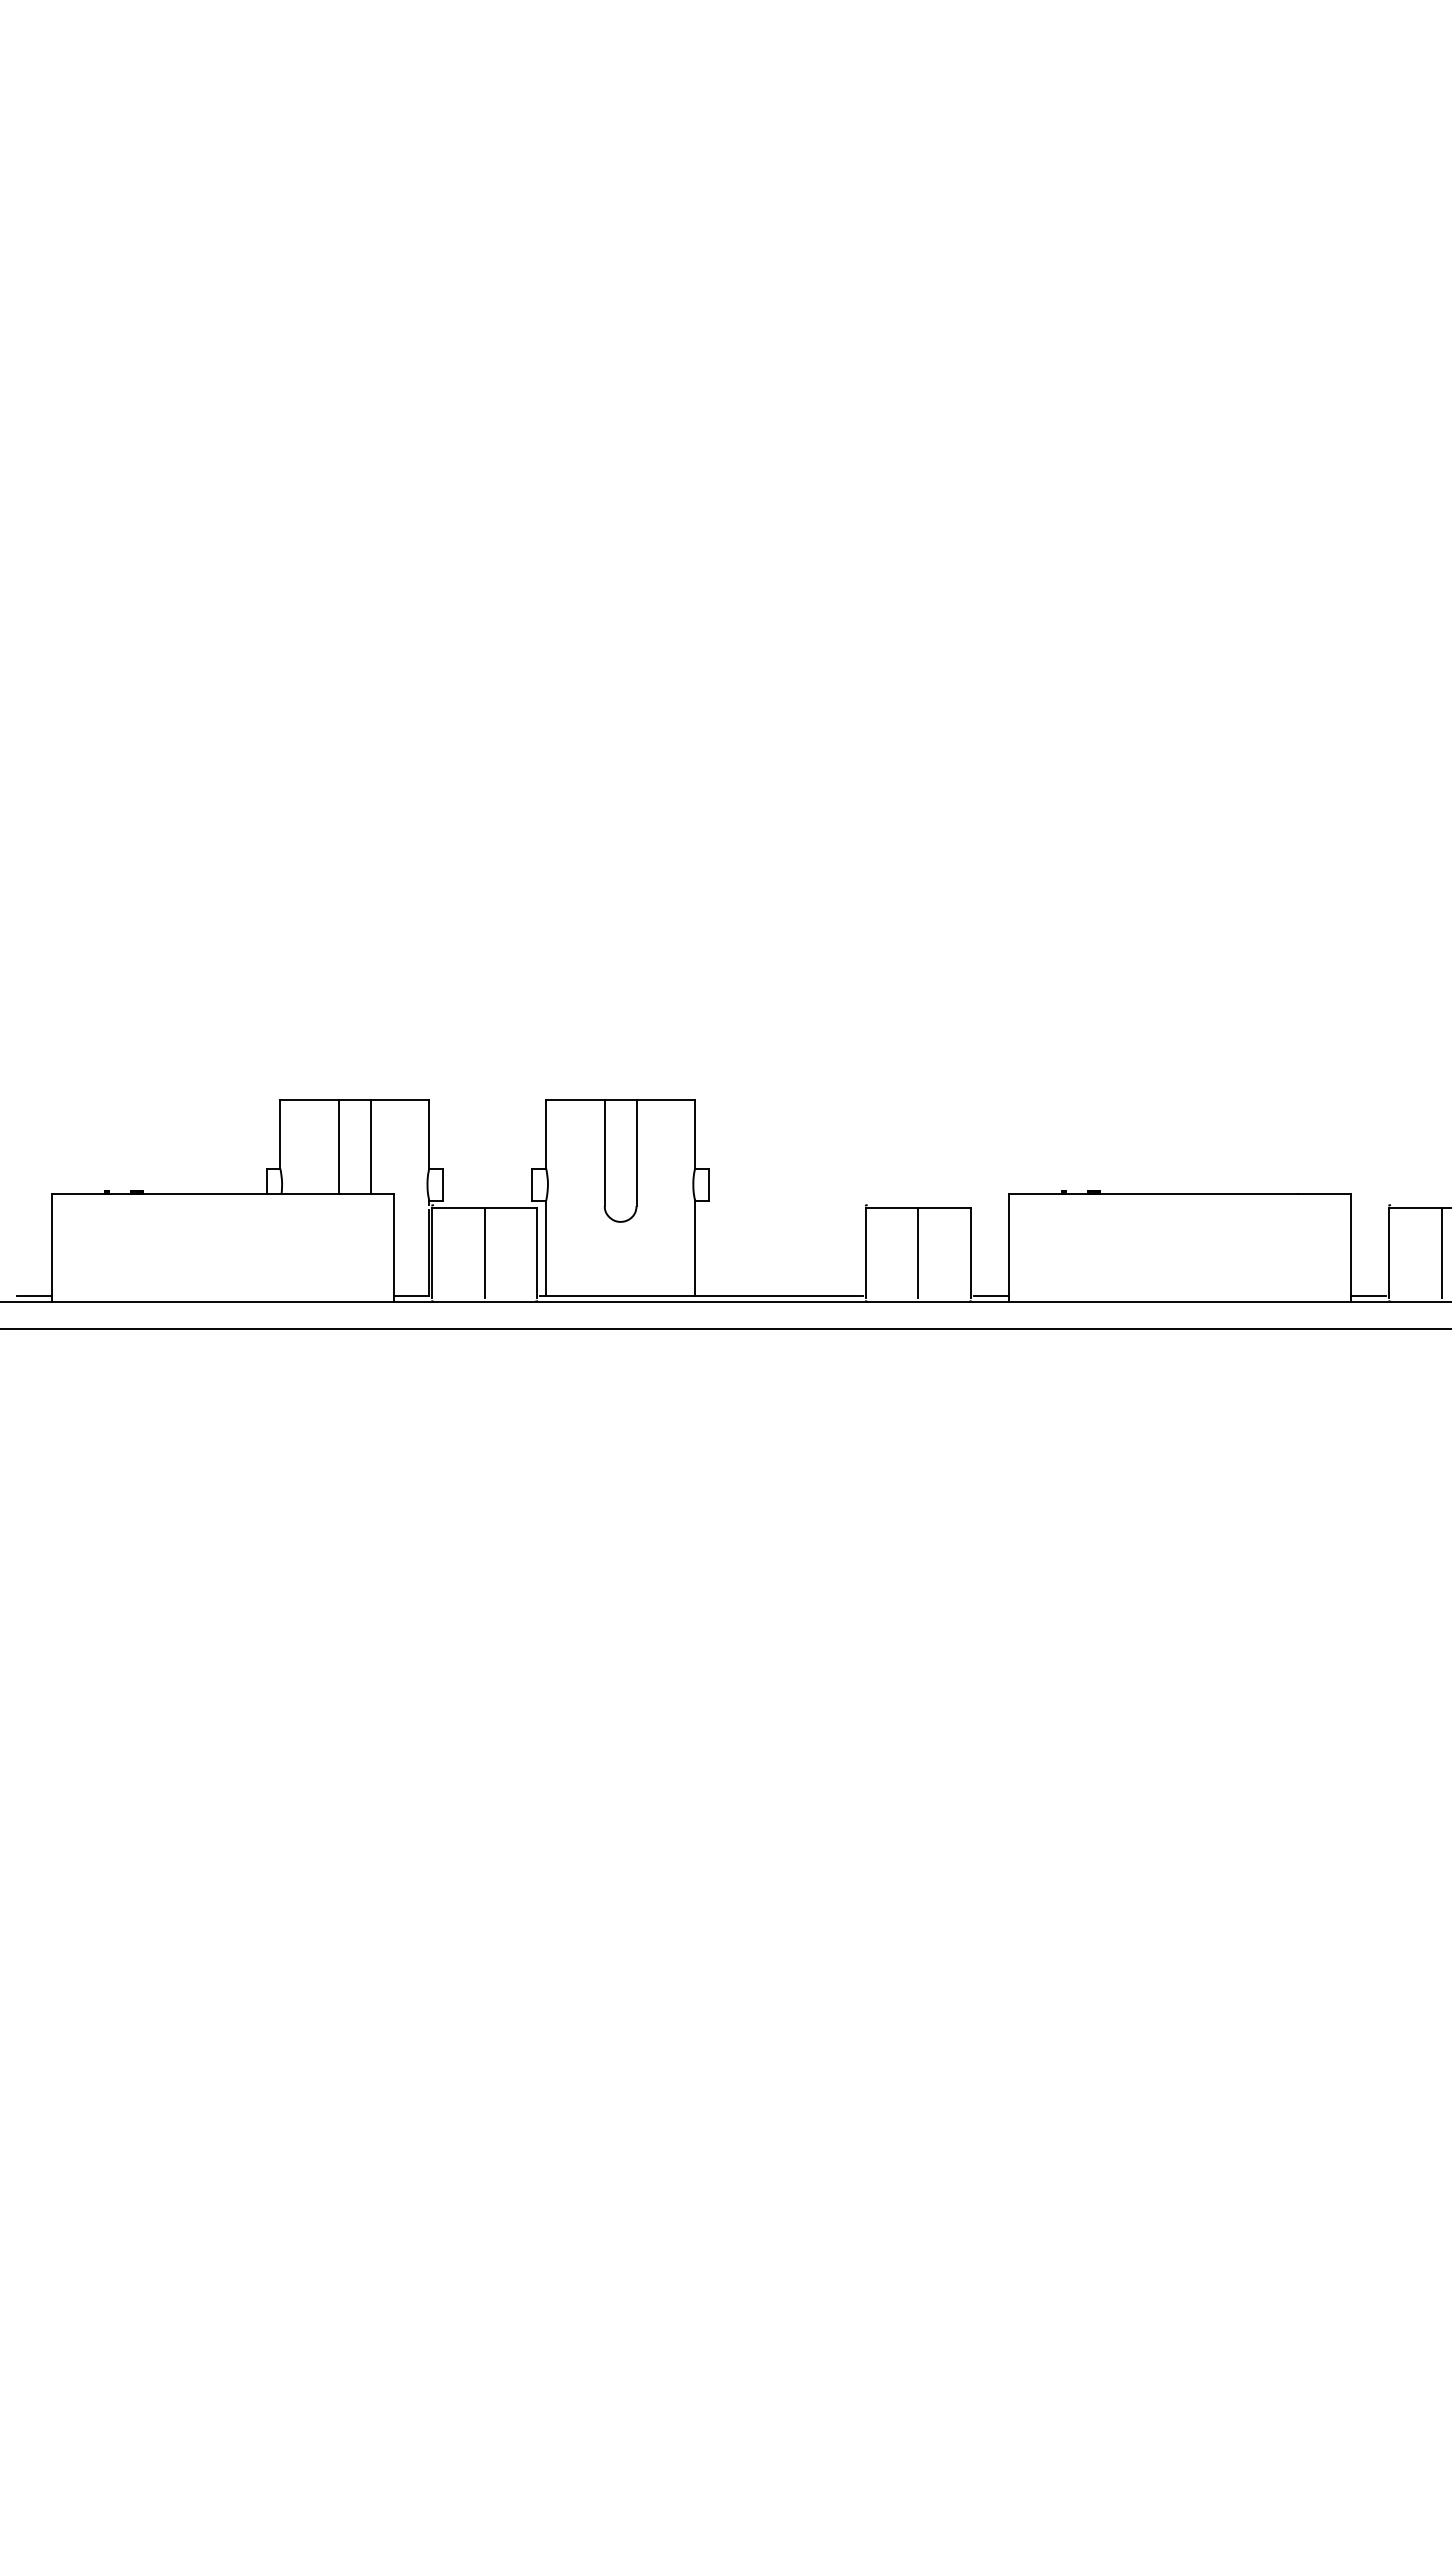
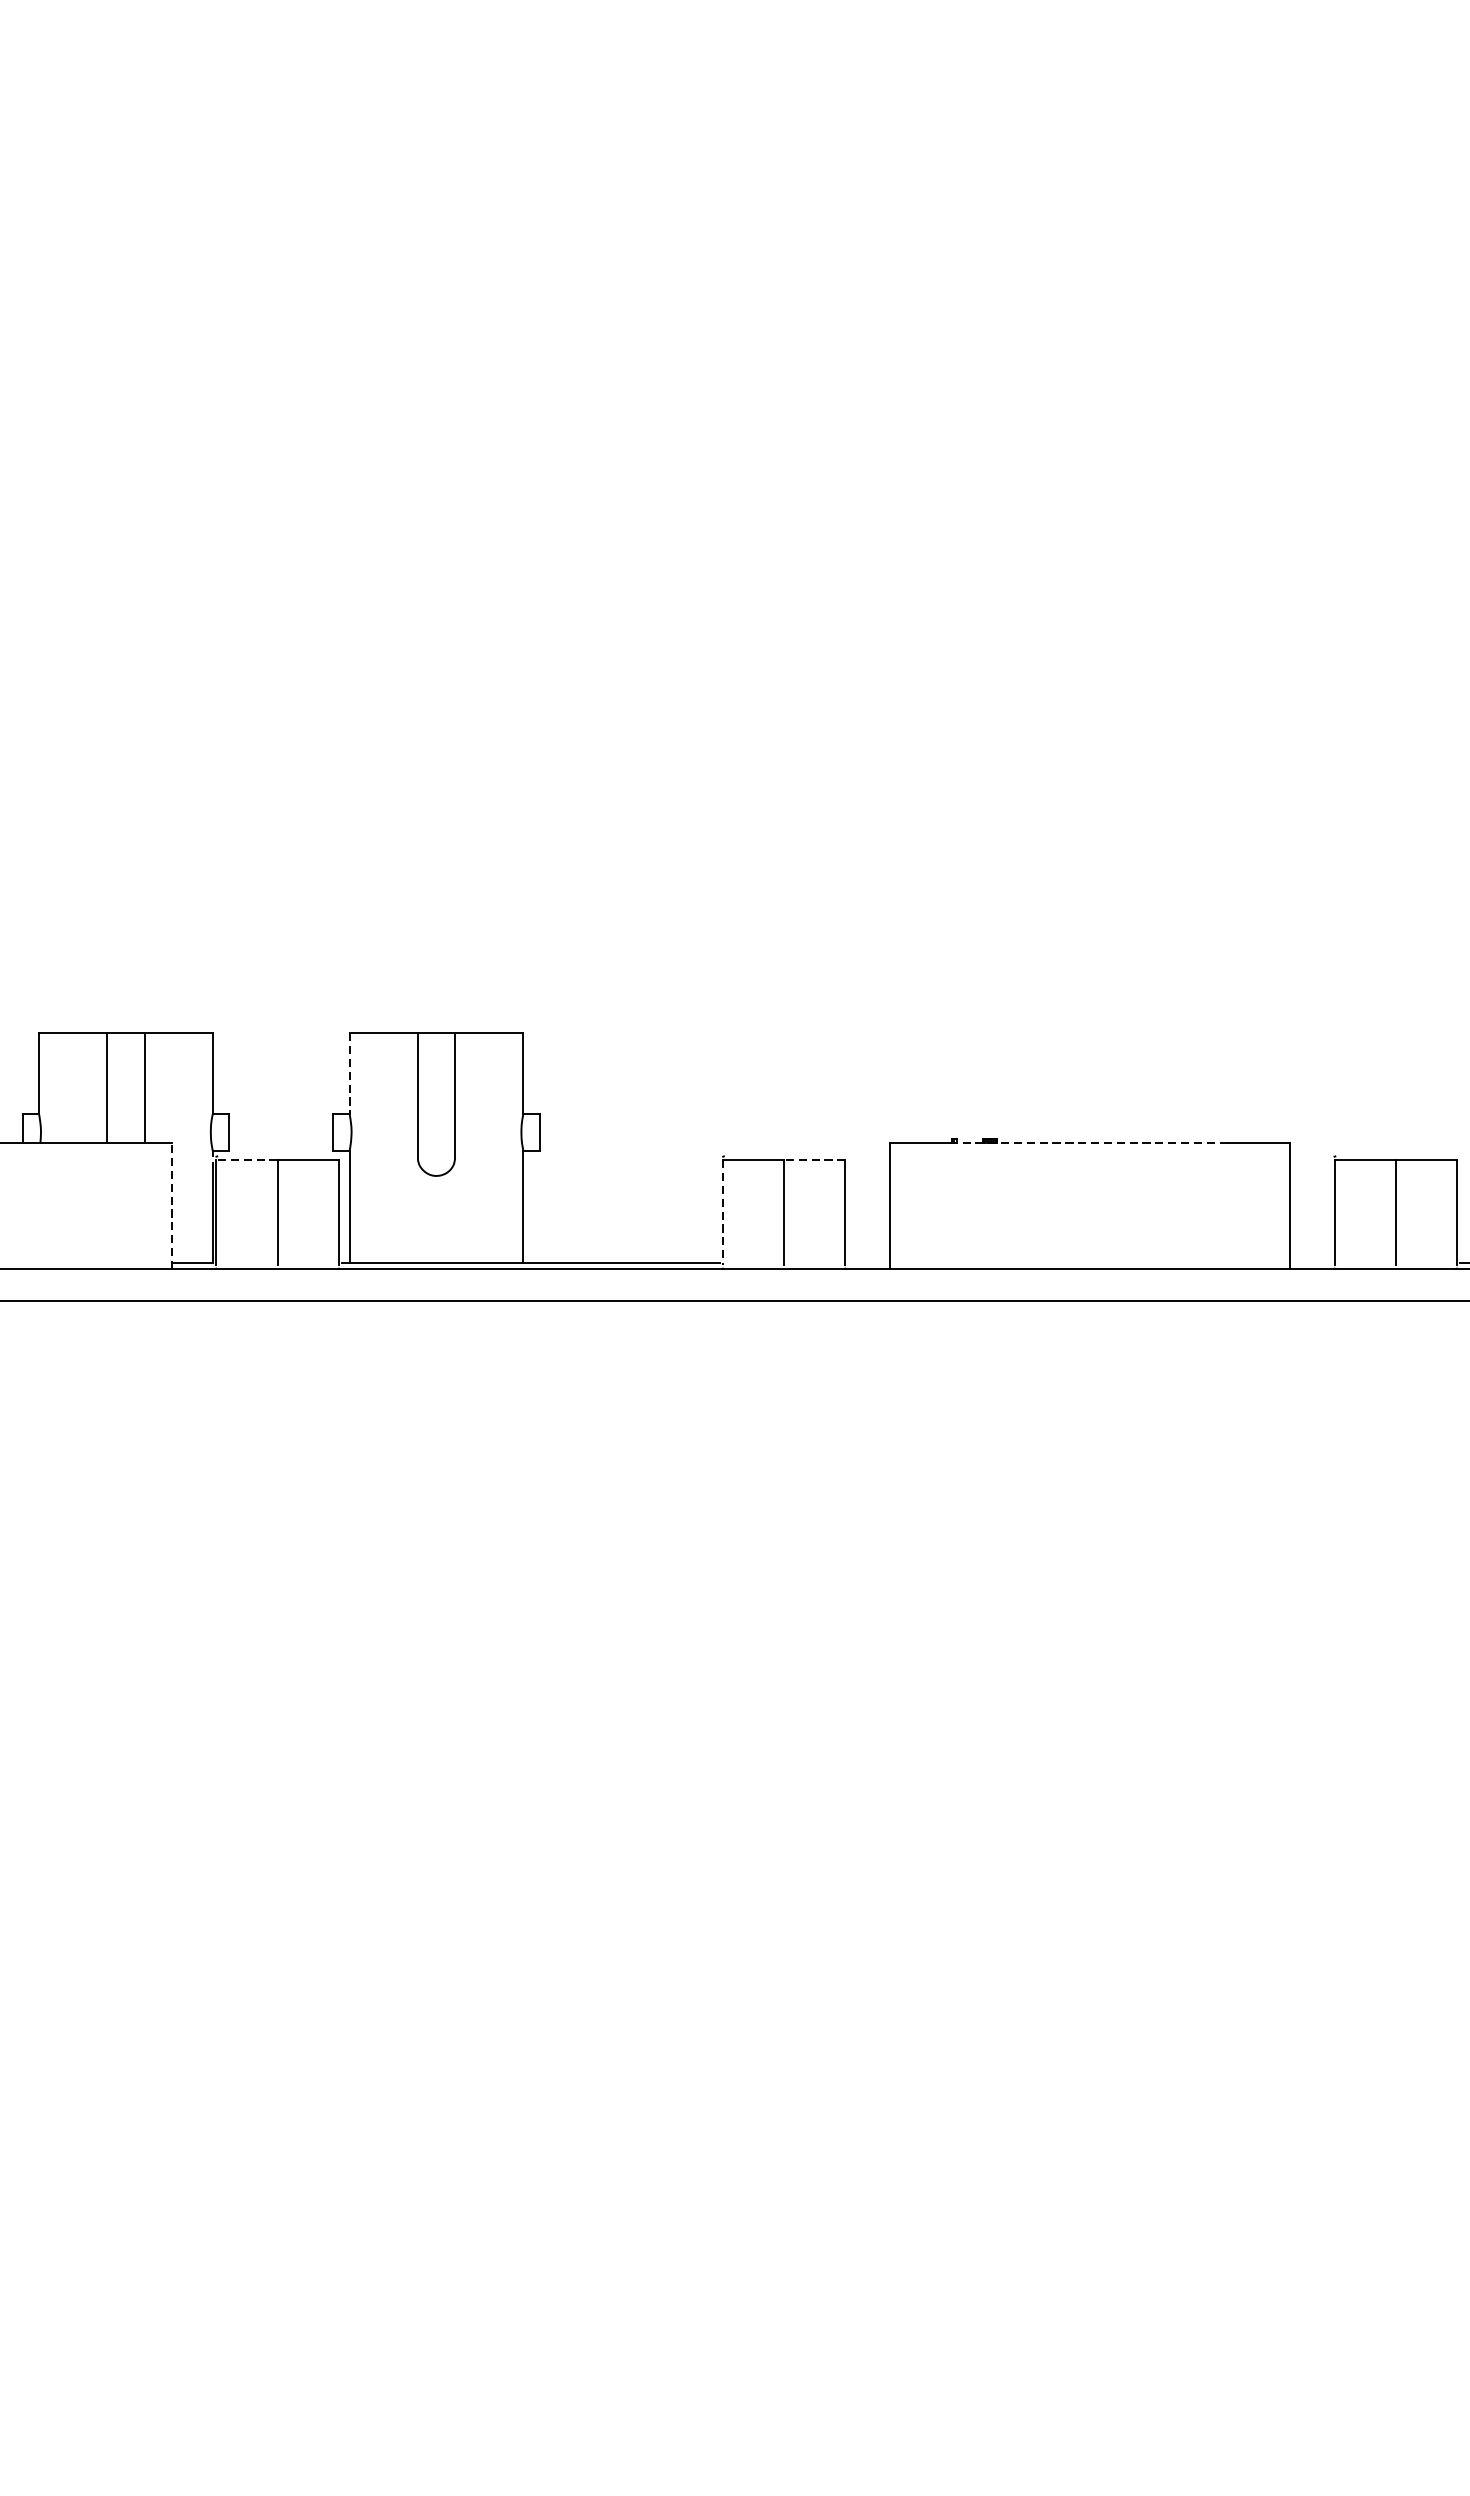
line: (546, 1134) -> (349, 1073), solid -> dashed
line: (1180, 1193) -> (1090, 1142), solid -> dashed
line: (457, 1208) -> (245, 1160), solid -> dashed
line: (944, 1208) -> (814, 1160), solid -> dashed
line: (394, 1247) -> (172, 1205), solid -> dashed
line: (866, 1253) -> (723, 1212), solid -> dashed
line: (991, 1296) -> (869, 1263), removed
line: (1368, 1296) -> (1310, 1263), removed

